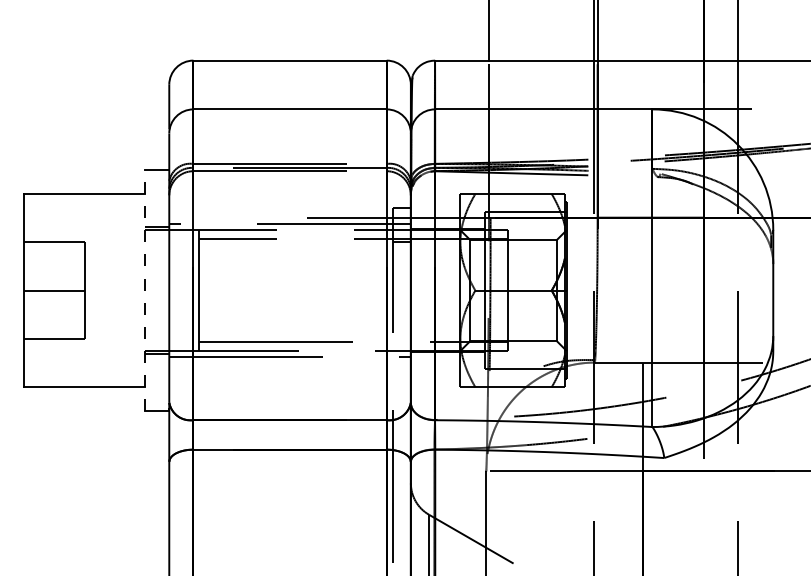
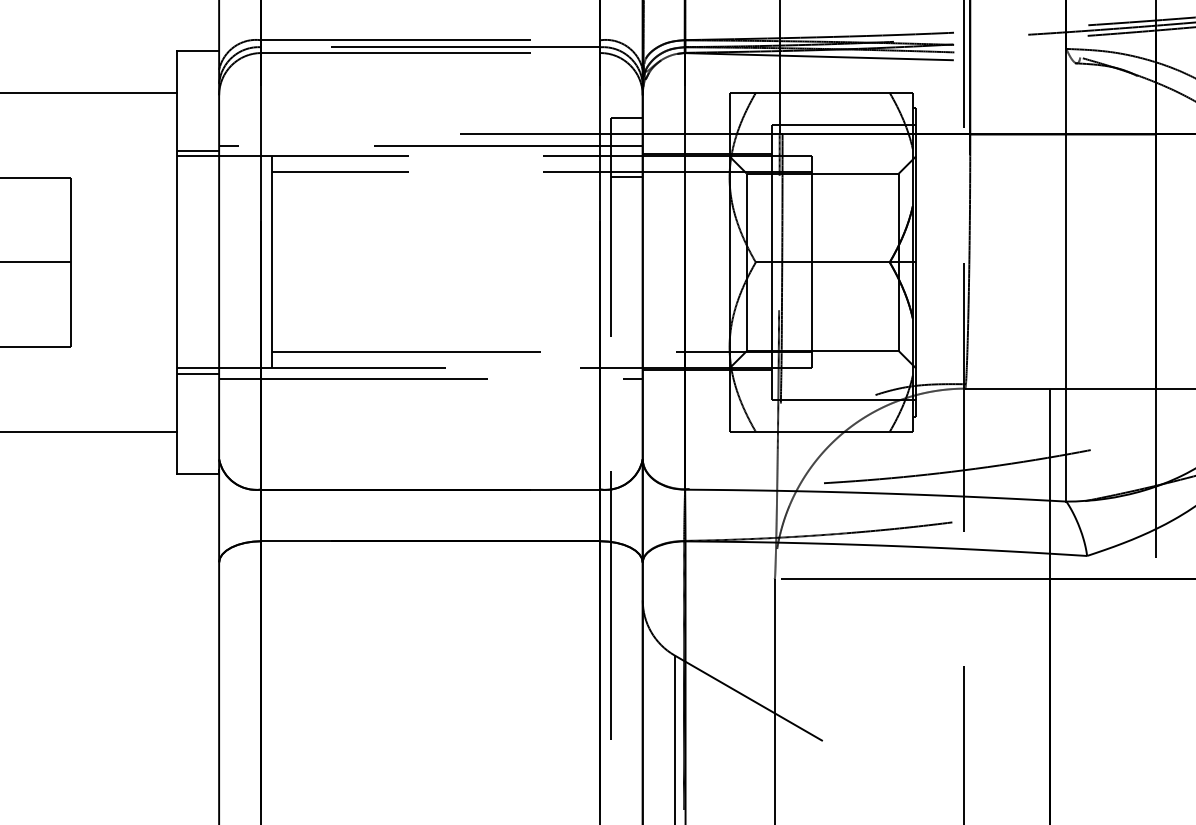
line: (145, 290) -> (177, 262), dashed -> solid

